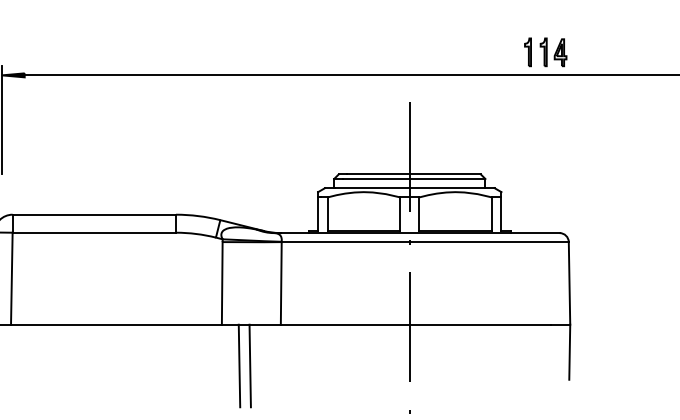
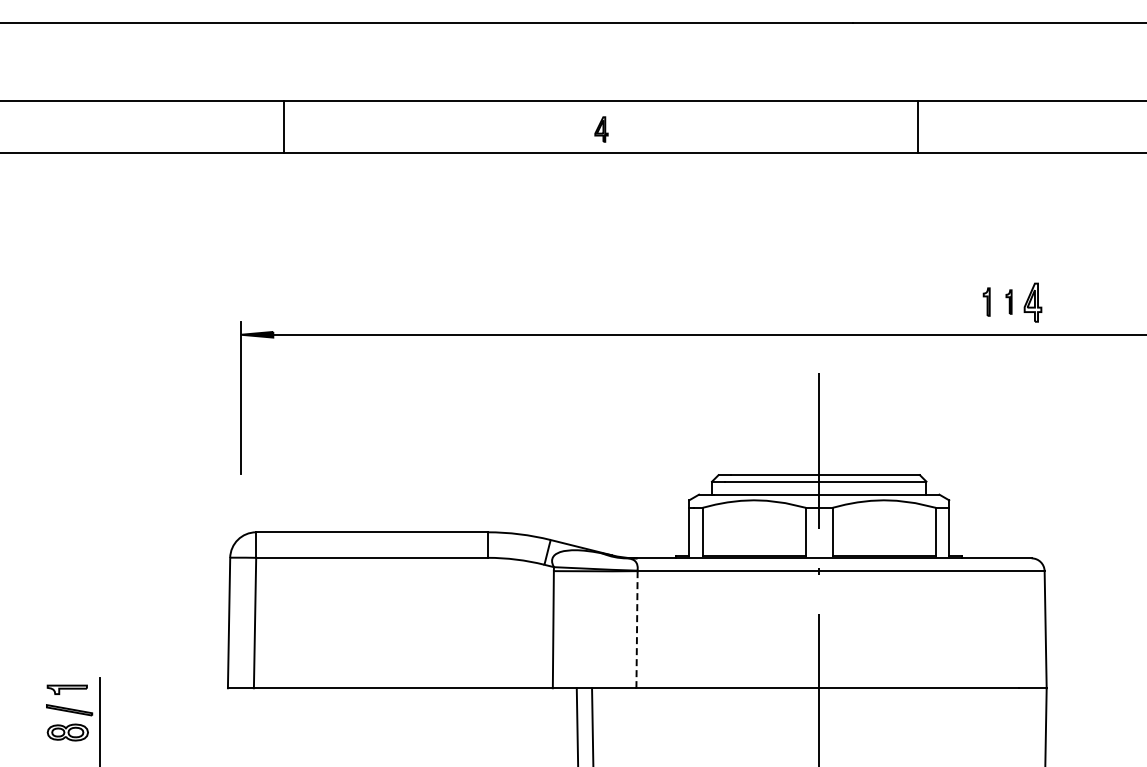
part: (527, 51) -> (986, 301), size x0.7
part: (543, 51) -> (1008, 301), size x0.6
line: (281, 283) -> (637, 629), solid -> dashed

